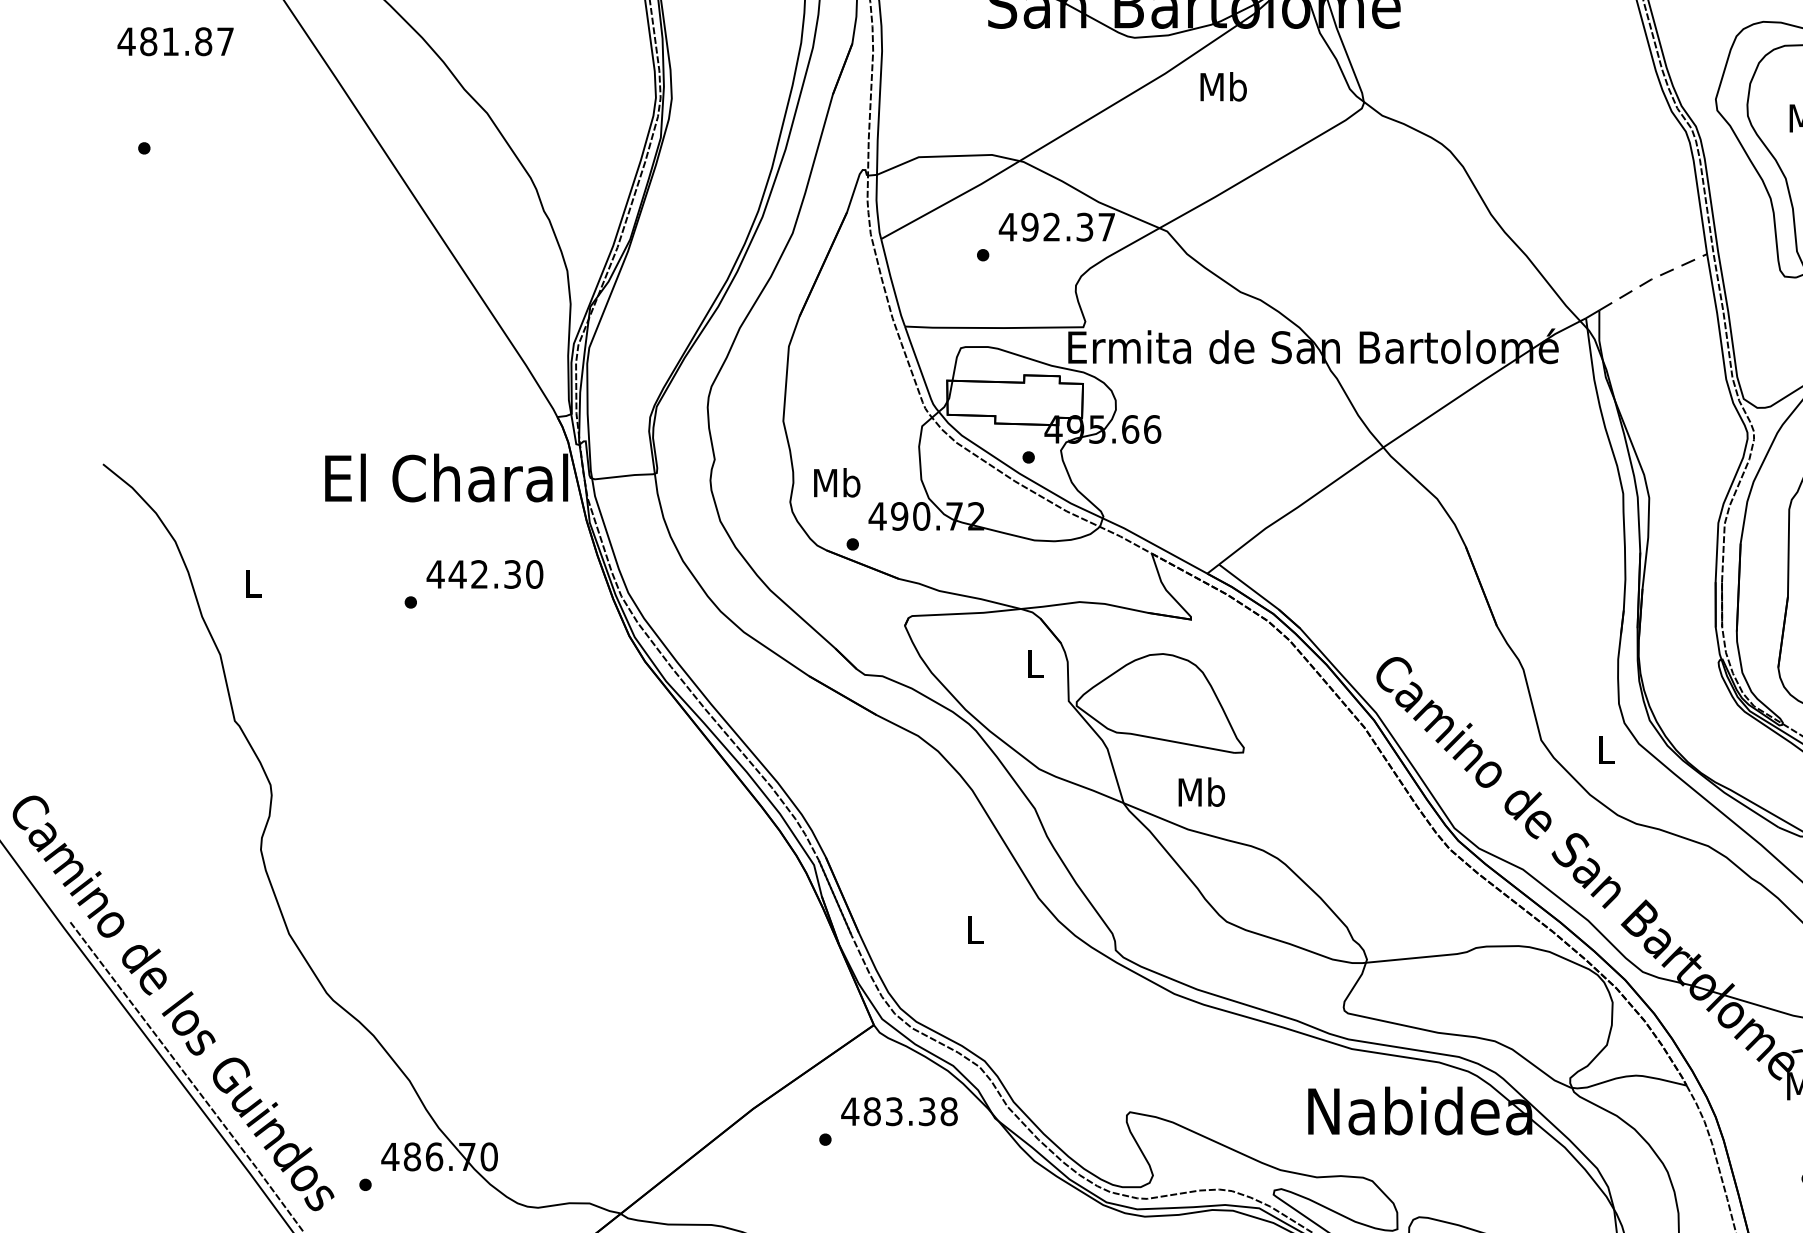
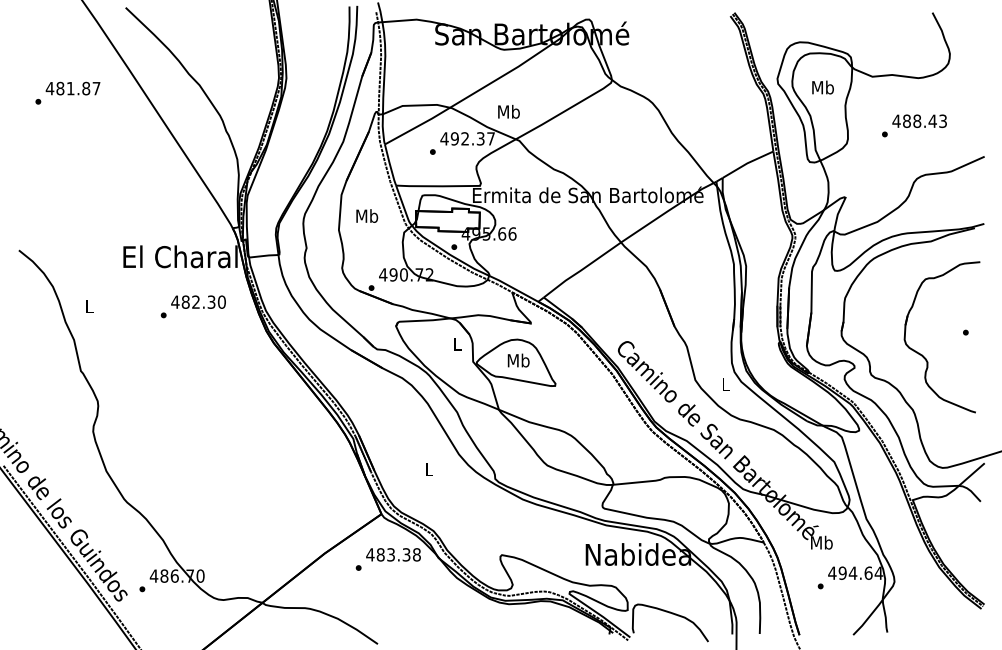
text: (174, 41) -> (72, 88), moved
text: (1222, 86) -> (508, 111), moved
line: (1652, 279) -> (747, 163), dashed -> solid
text: (837, 481) -> (367, 215), moved
text: (457, 572) -> (185, 301), 442.30 -> 482.30
text: (1201, 791) -> (518, 360), moved

